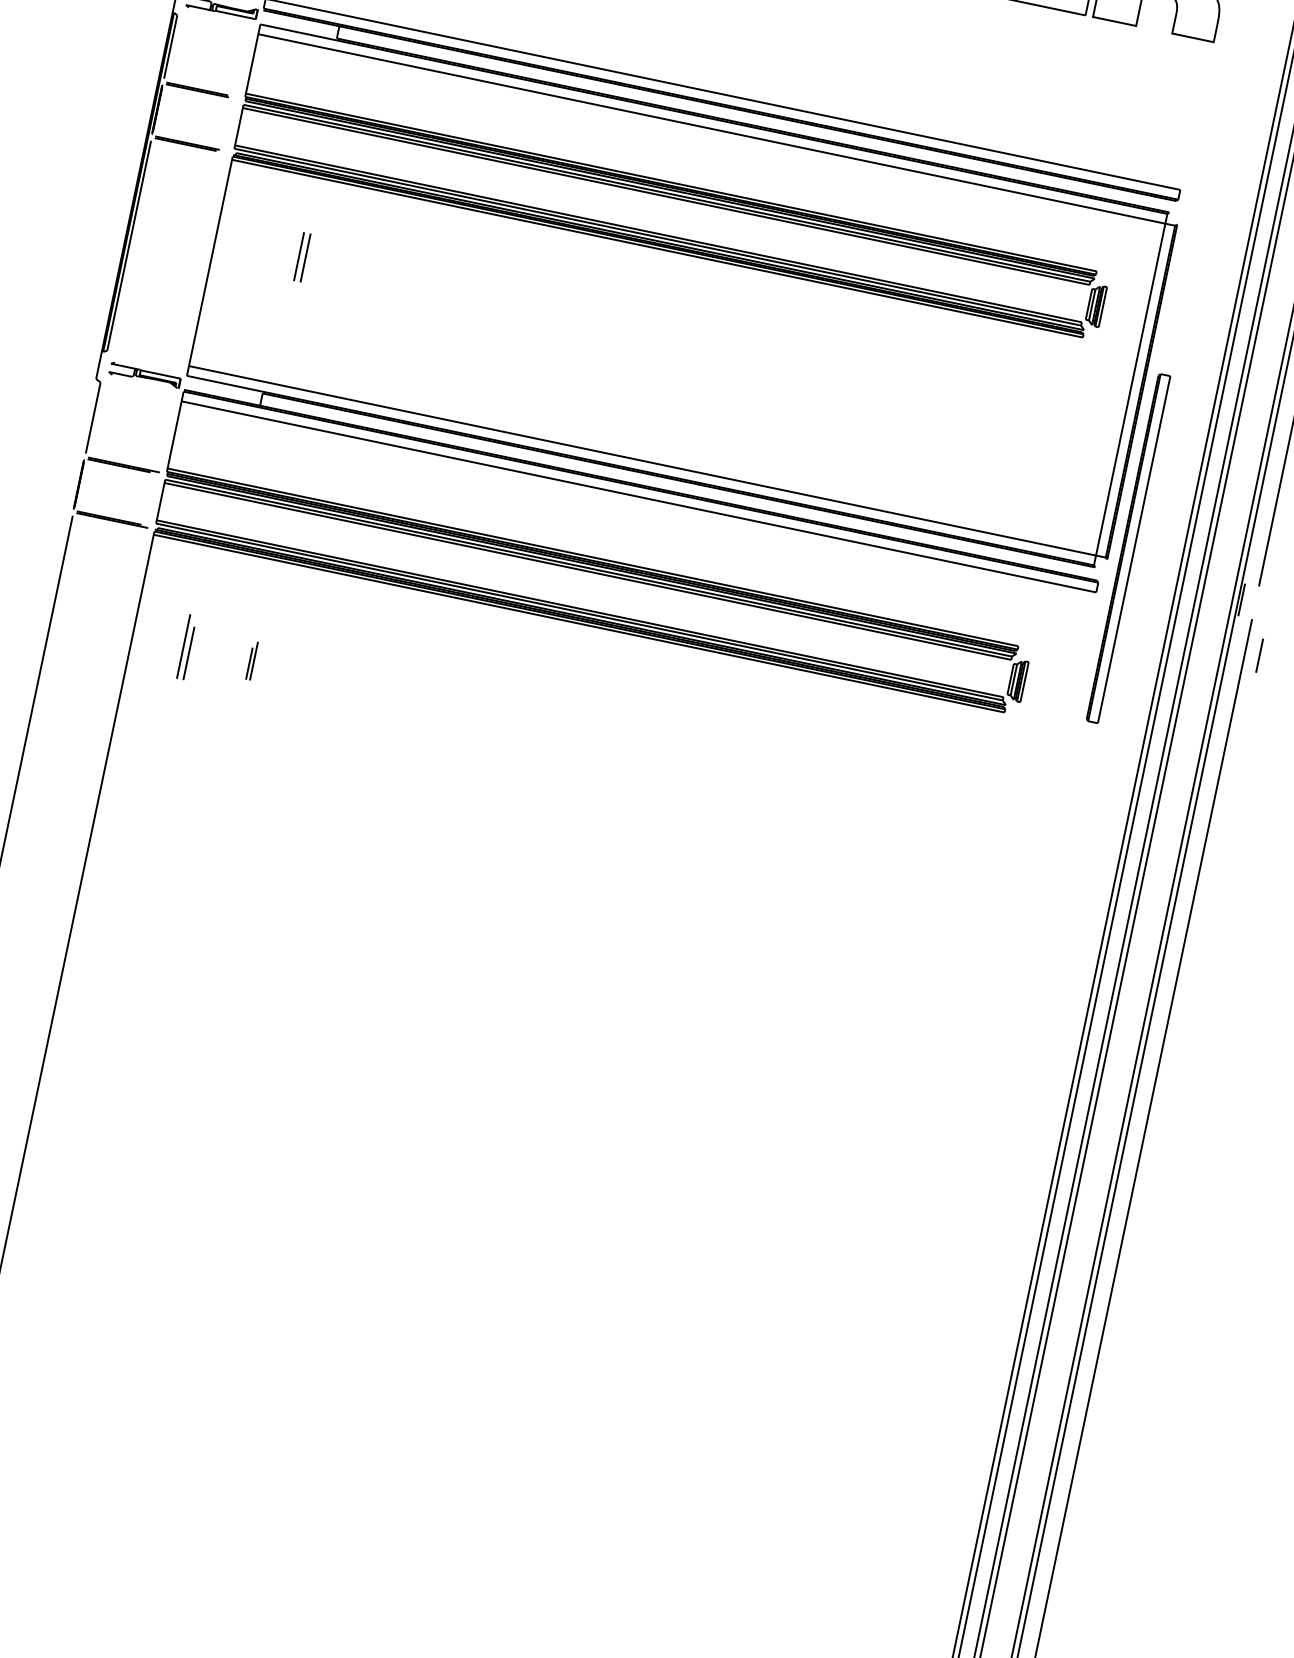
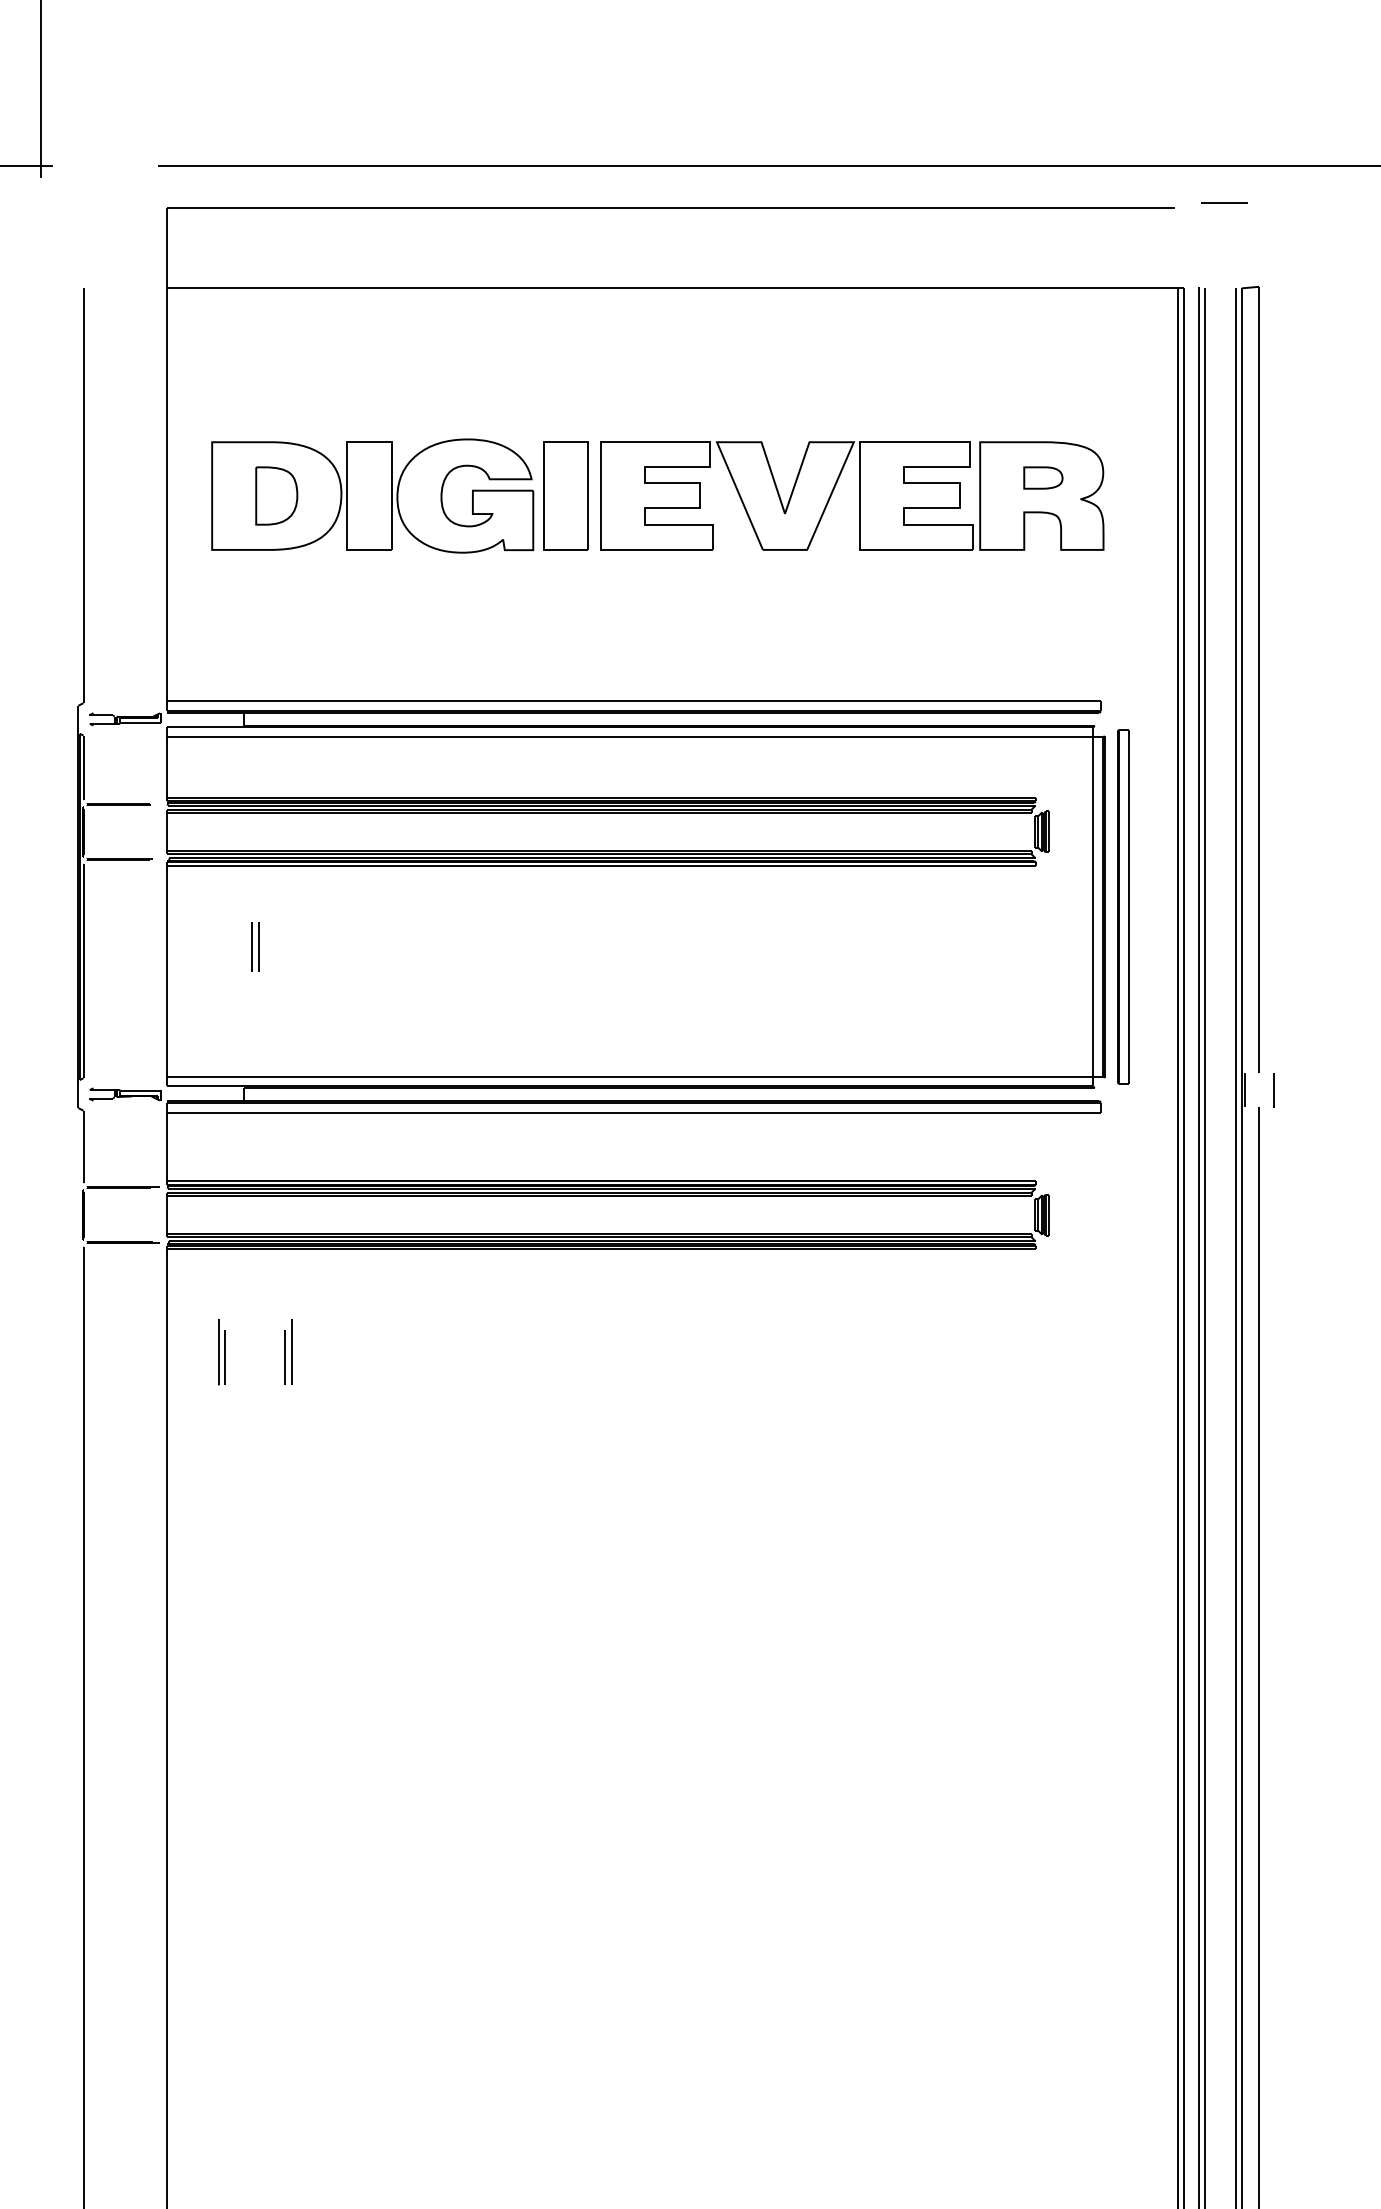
part: (1128, 548) -> (1123, 906), moved
line: (1259, 656) -> (1273, 1090), moved
part: (252, 660) -> (288, 1351), size x1.67

